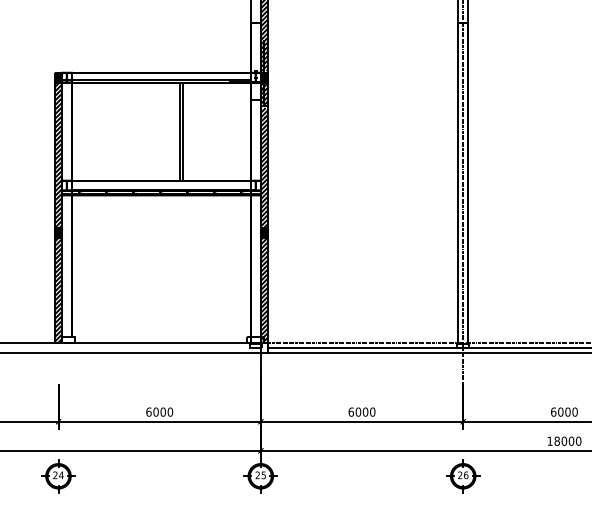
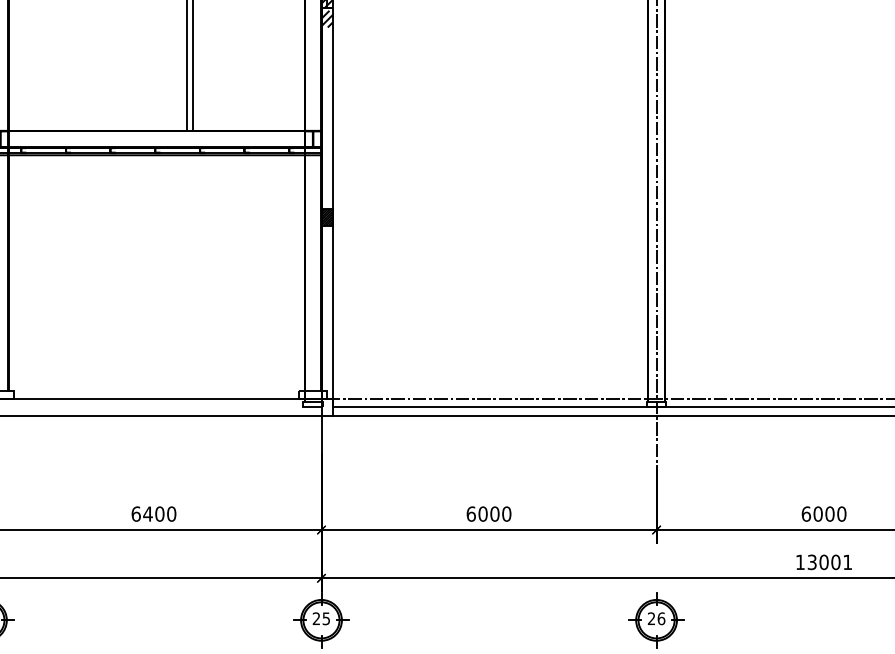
hatch: (263, 226) -> (325, 206), removed
text: (155, 411) -> (147, 513), 6000 -> 6400
text: (567, 440) -> (829, 561), 18000 -> 13001

